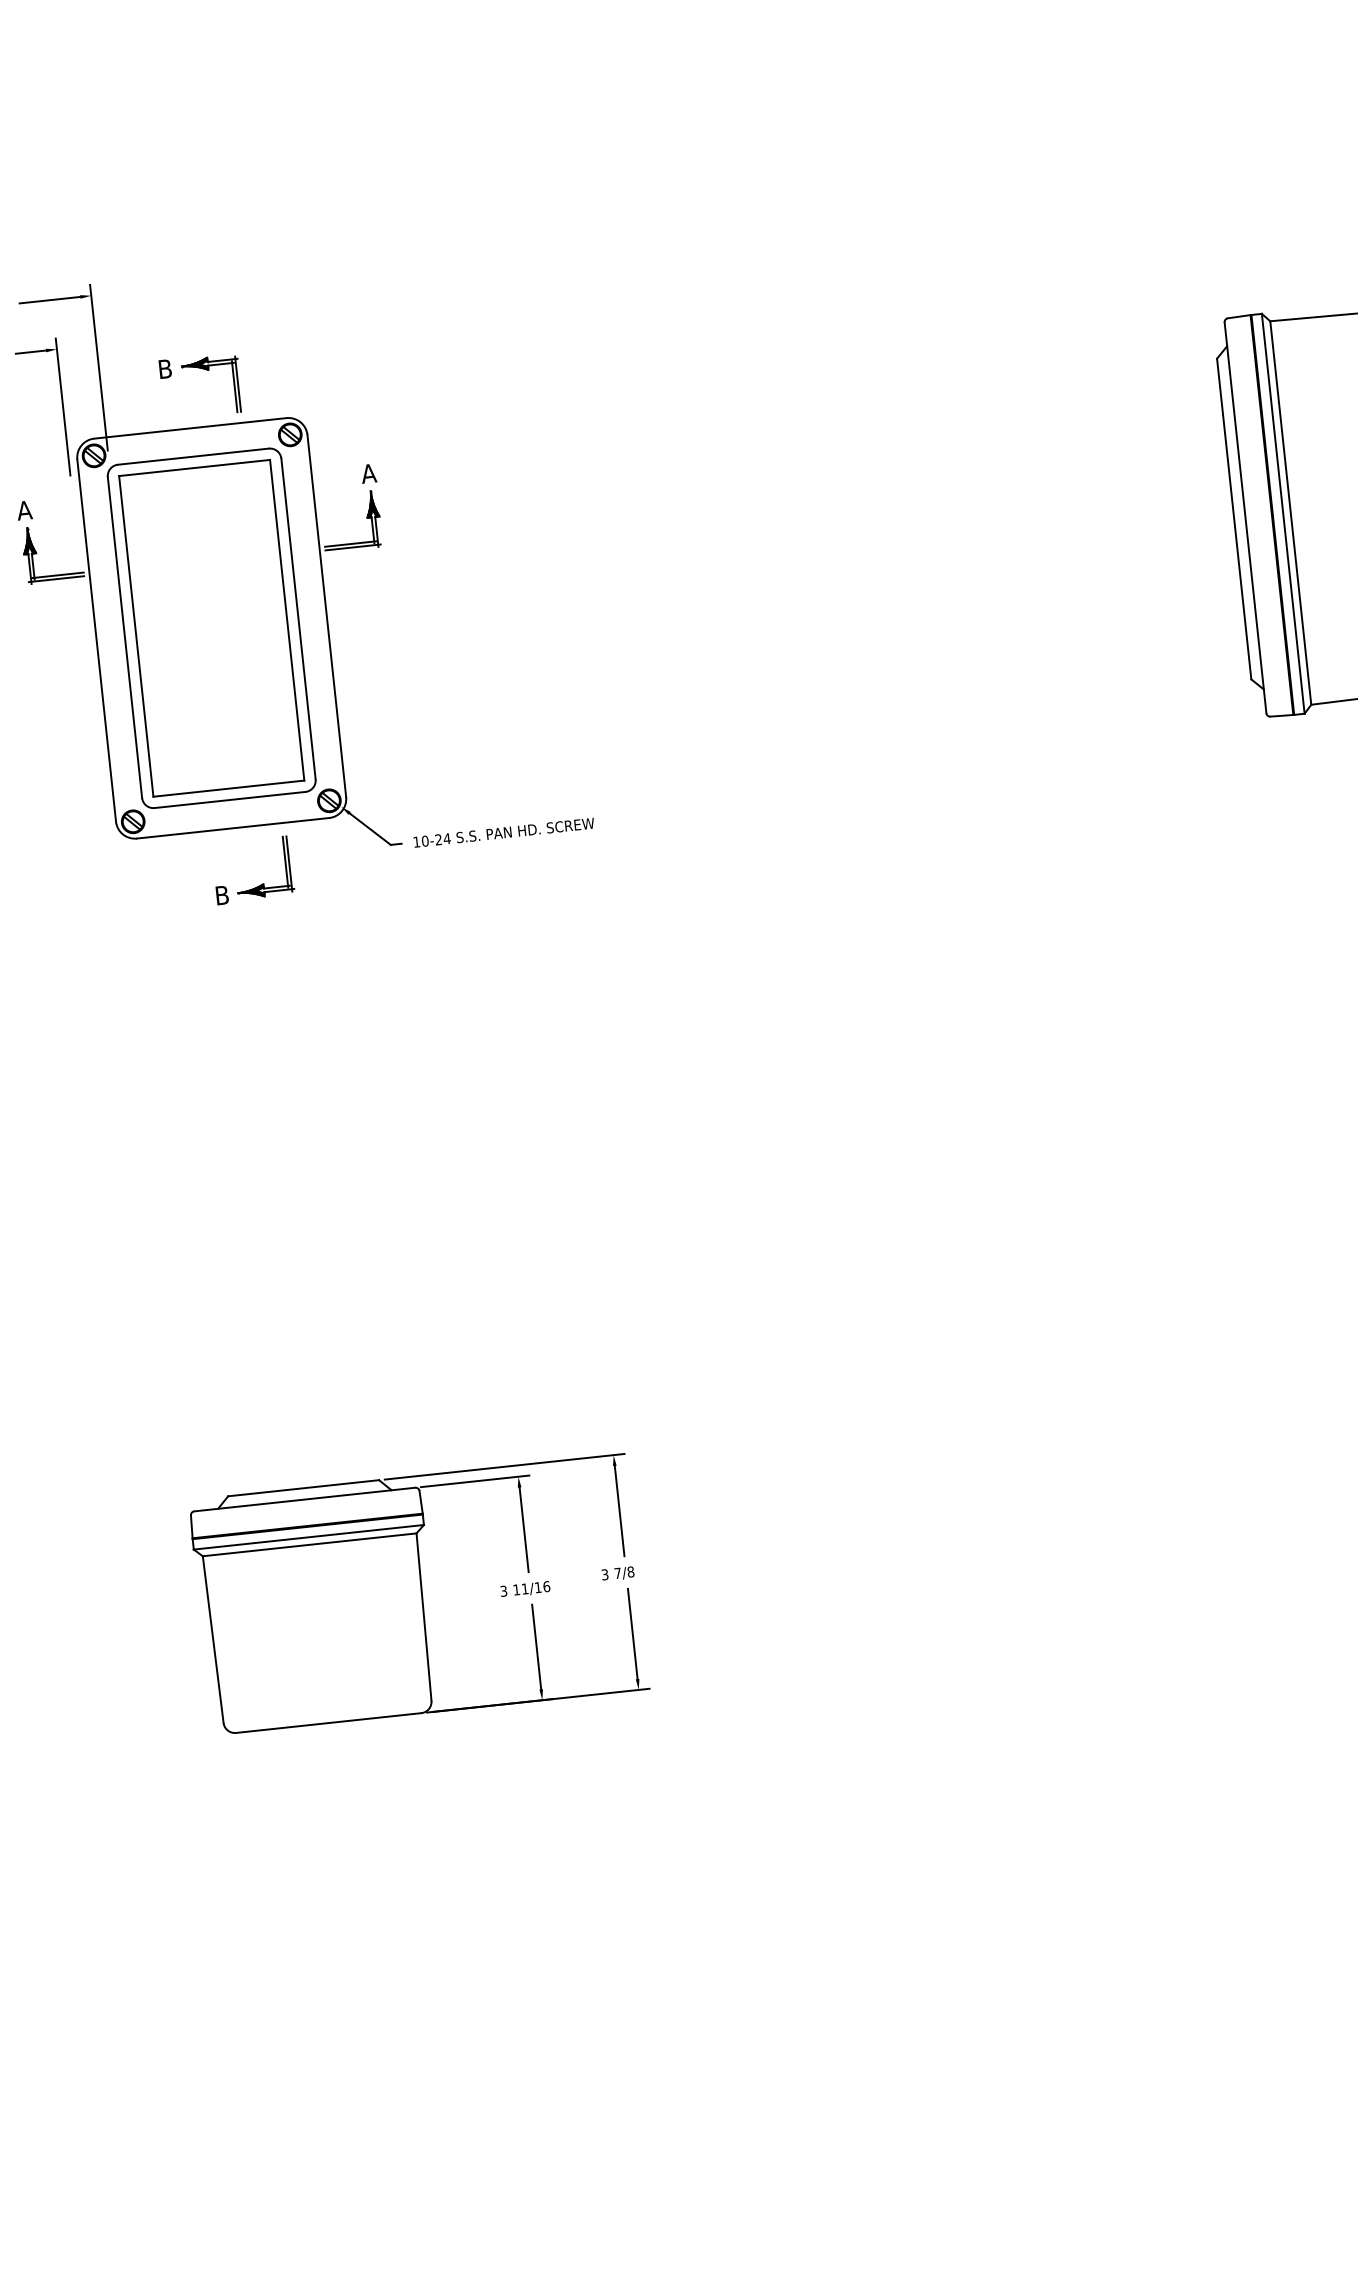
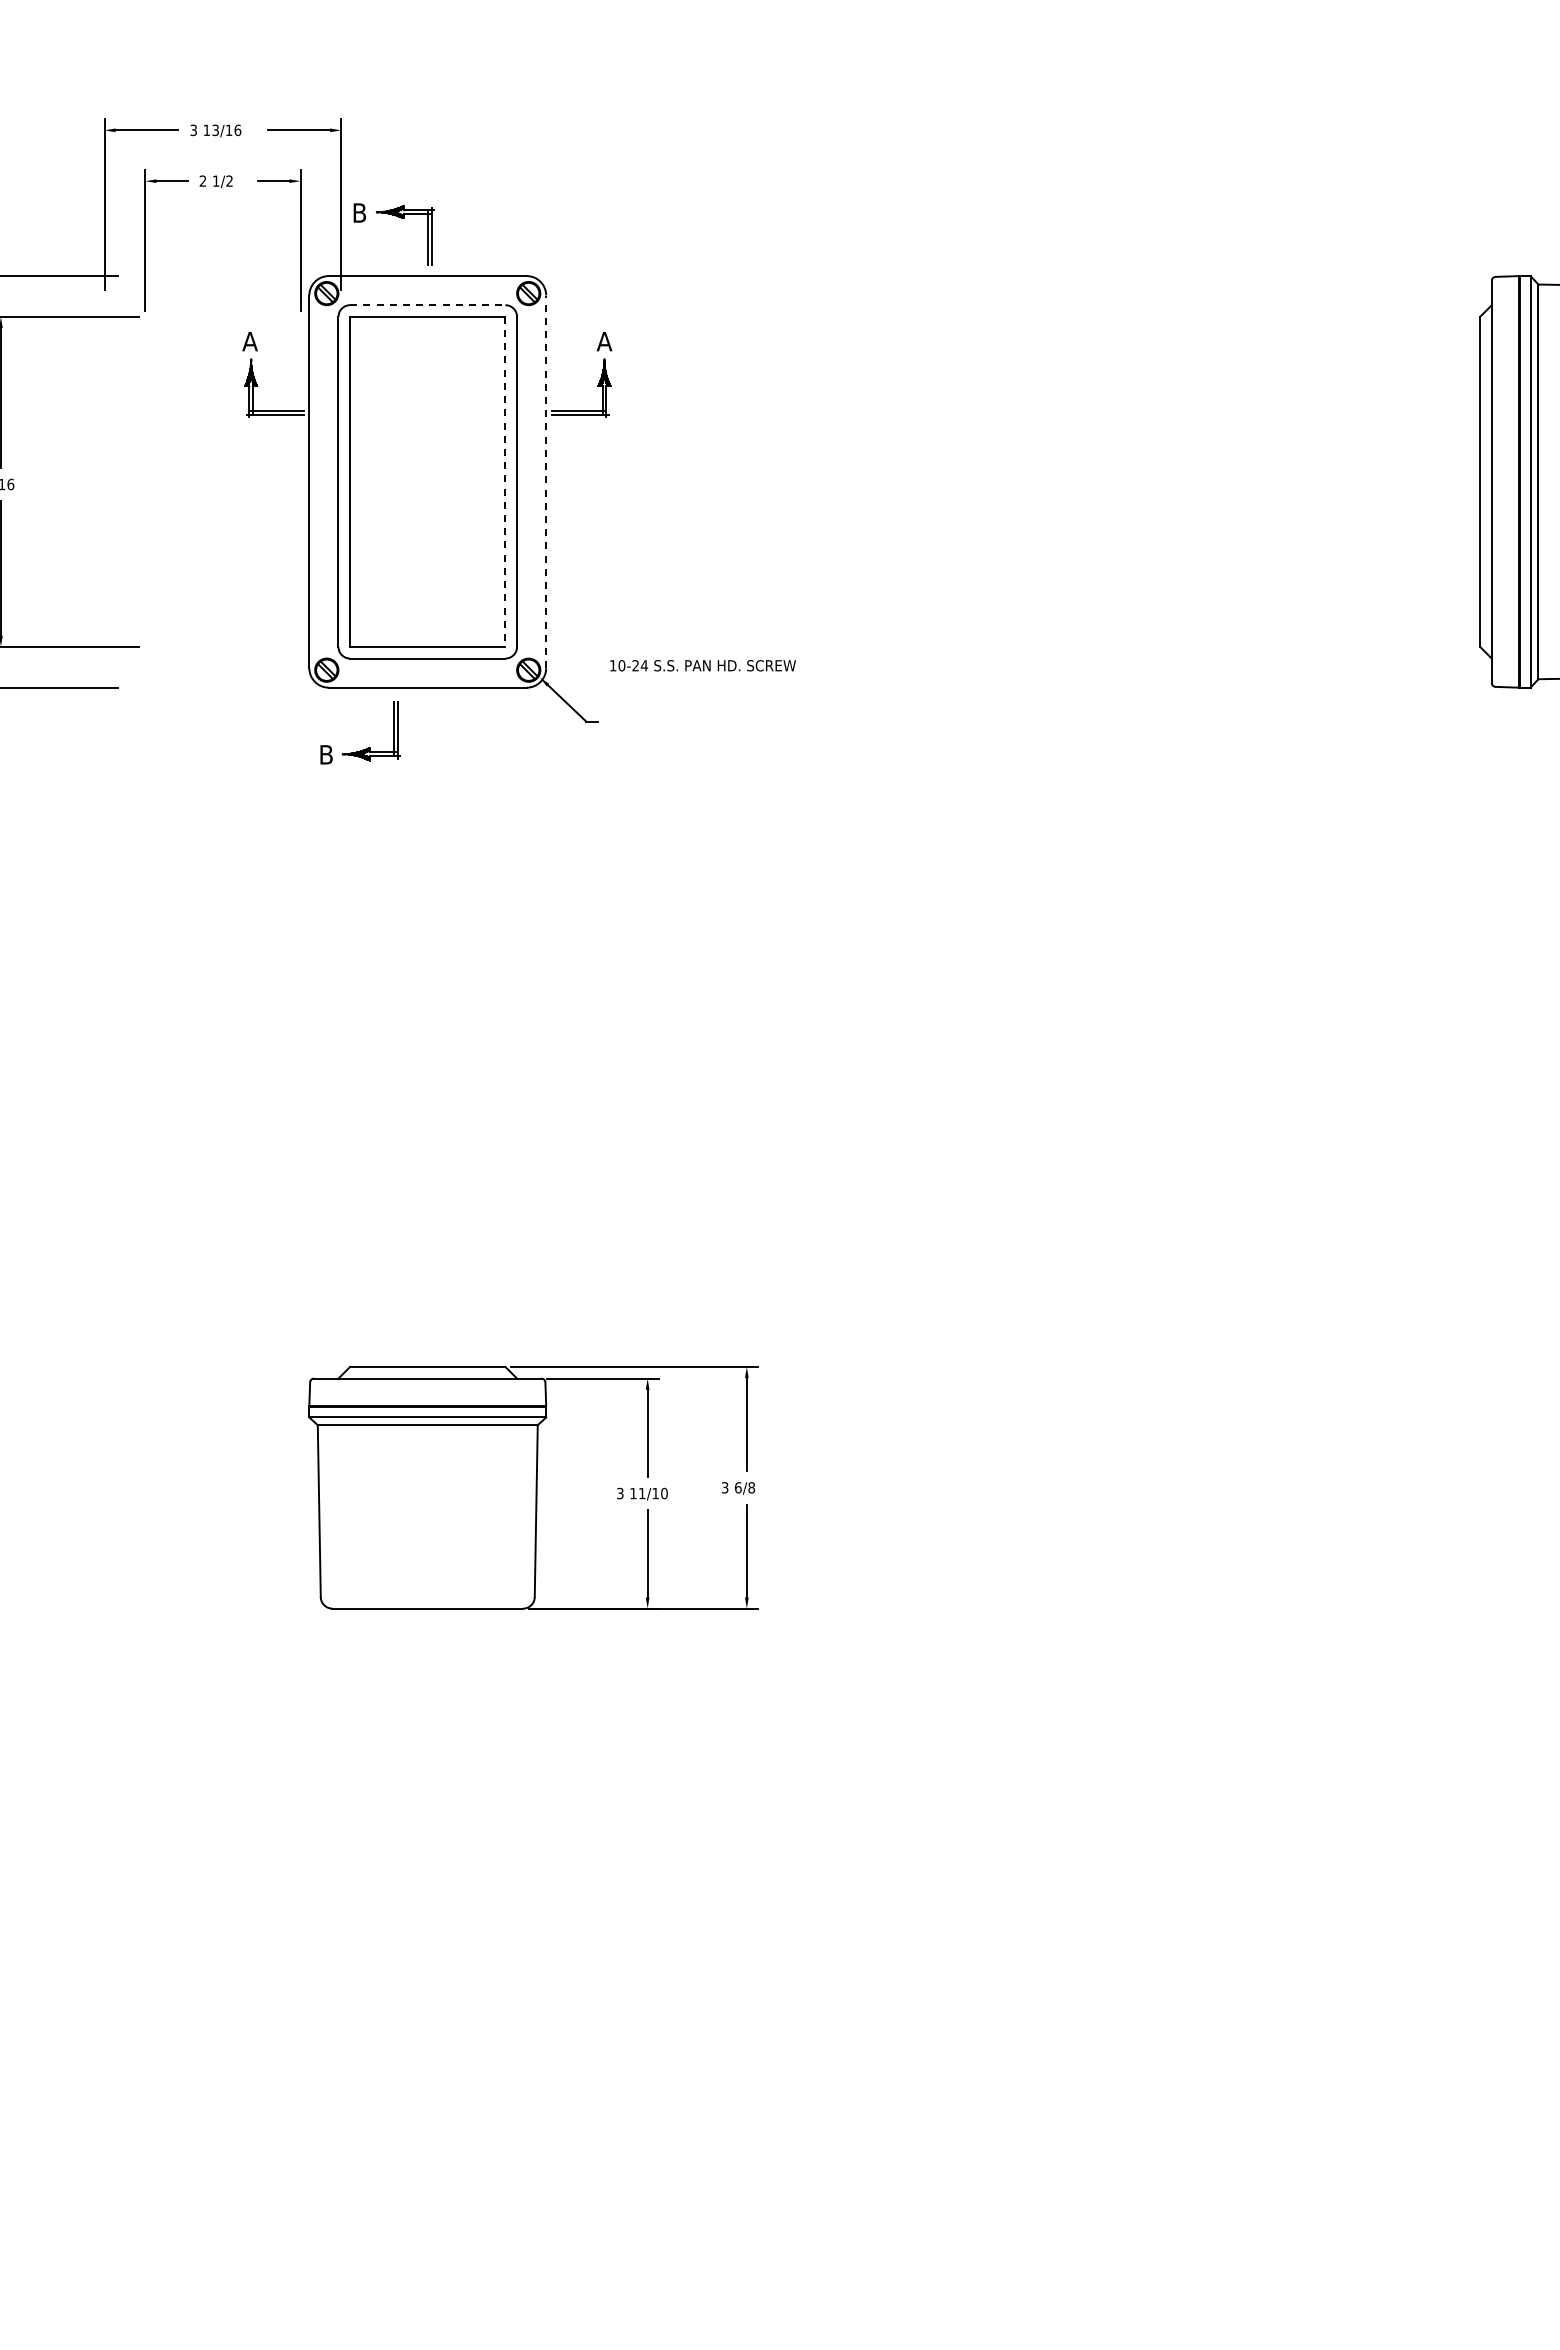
part: (203, 369) -> (398, 217), moved
line: (193, 456) -> (427, 305), solid -> dashed
line: (327, 615) -> (546, 481), solid -> dashed
line: (287, 620) -> (505, 482), solid -> dashed
text: (503, 832) -> (702, 665), moved
part: (259, 885) -> (365, 748), moved
text: (618, 1573) -> (738, 1487), 7/8 -> 6/8
text: (546, 1585) -> (664, 1492), 11/16 -> 11/10

